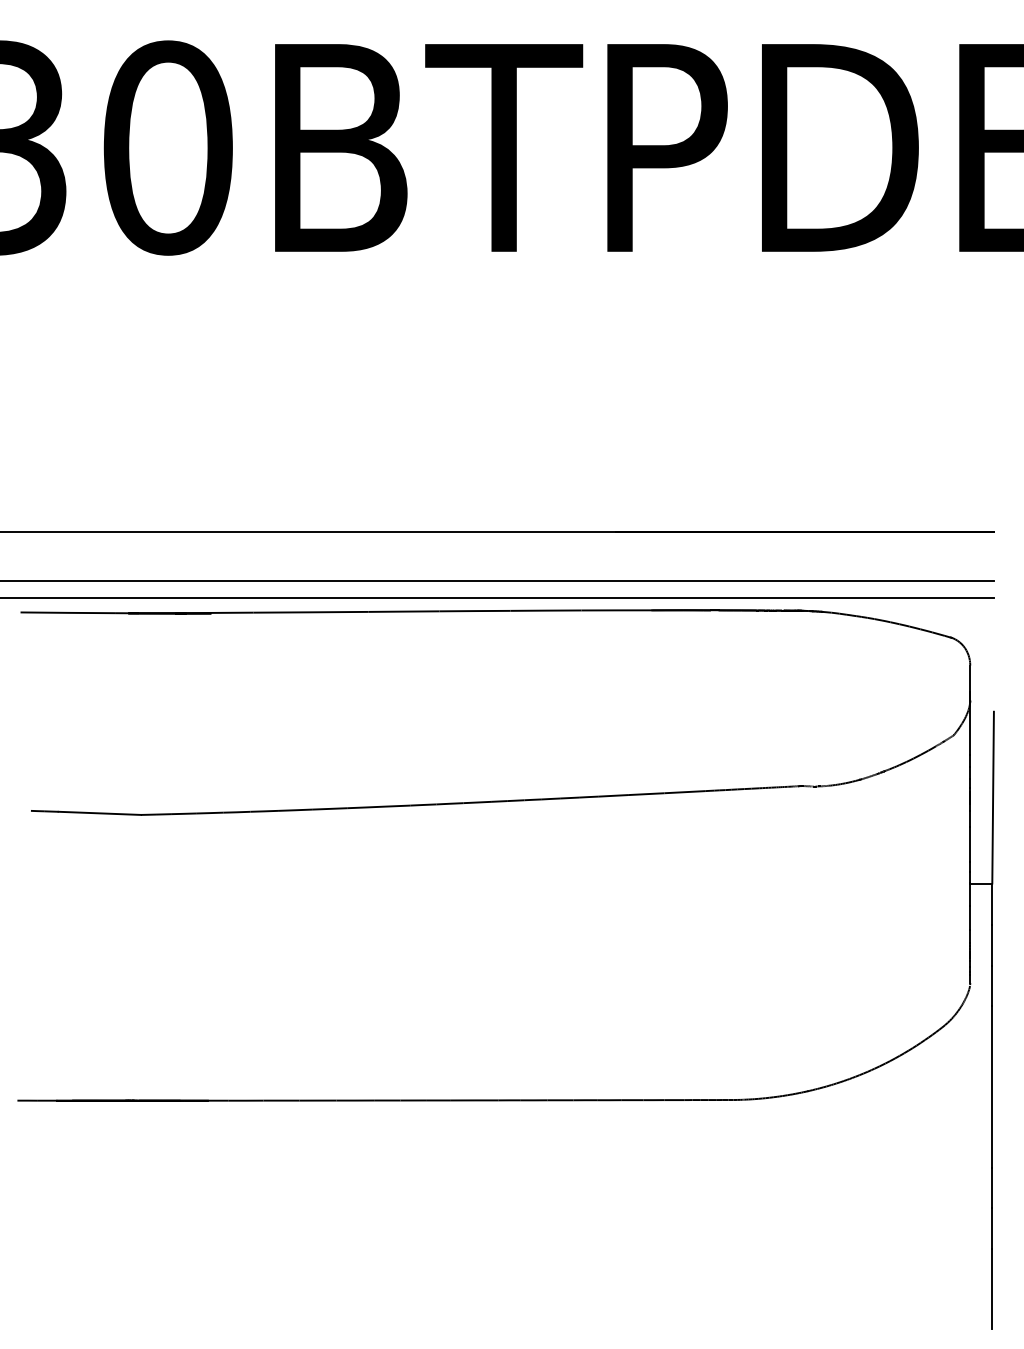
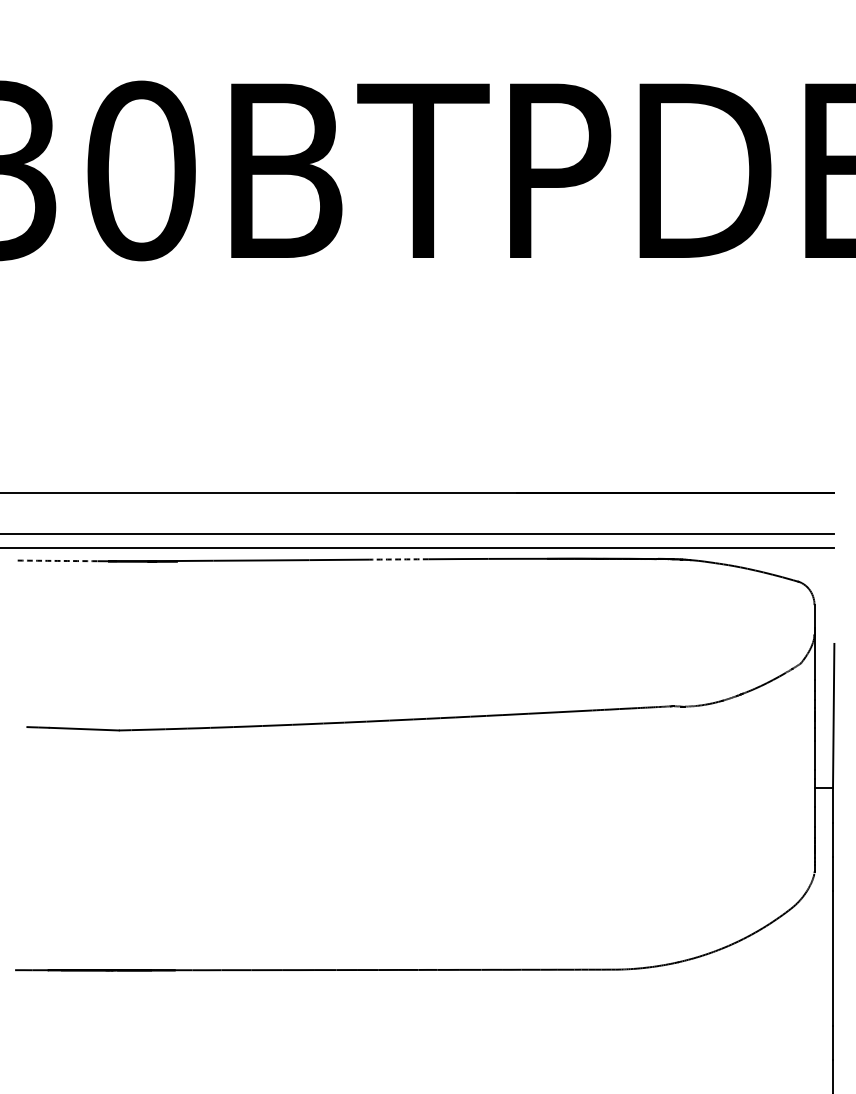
arc: (474, 611) -> (398, 559), solid -> dashed
arc: (68, 612) -> (57, 560), solid -> dashed

